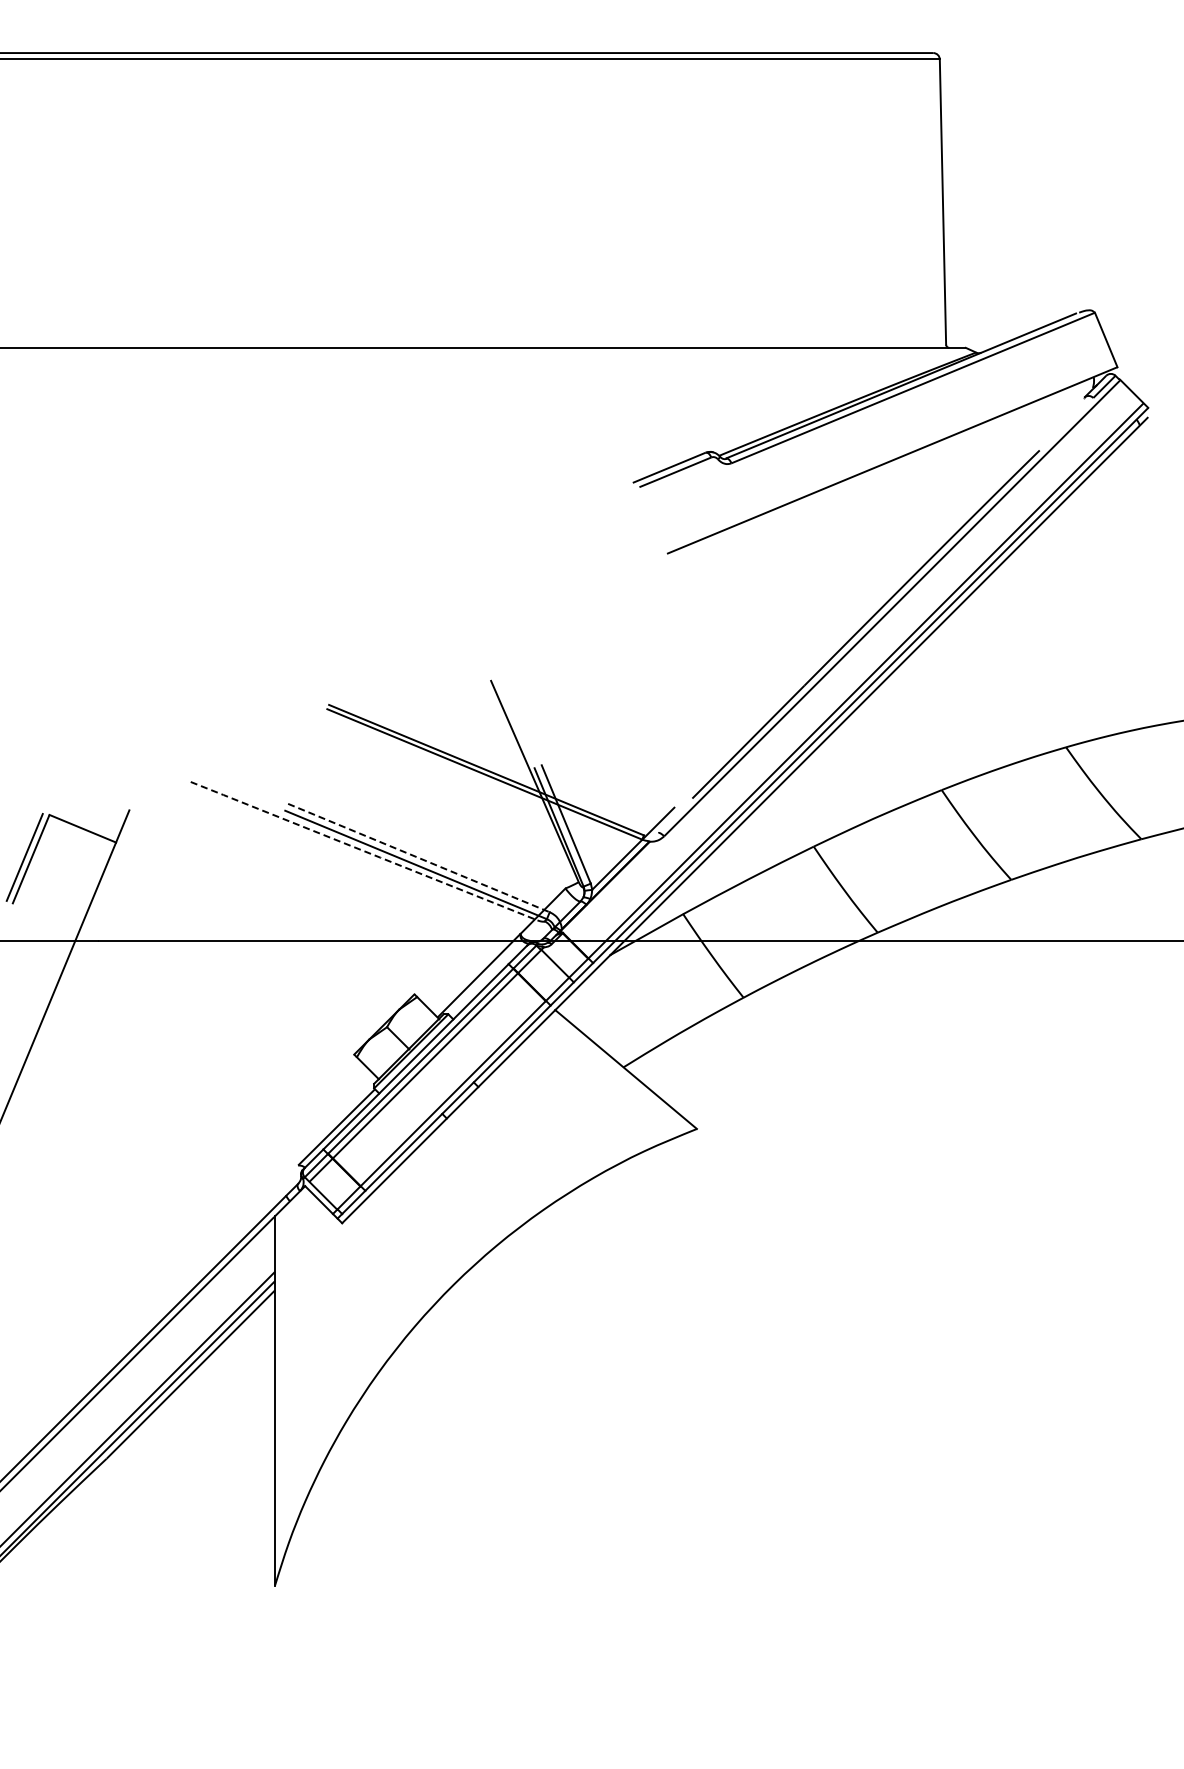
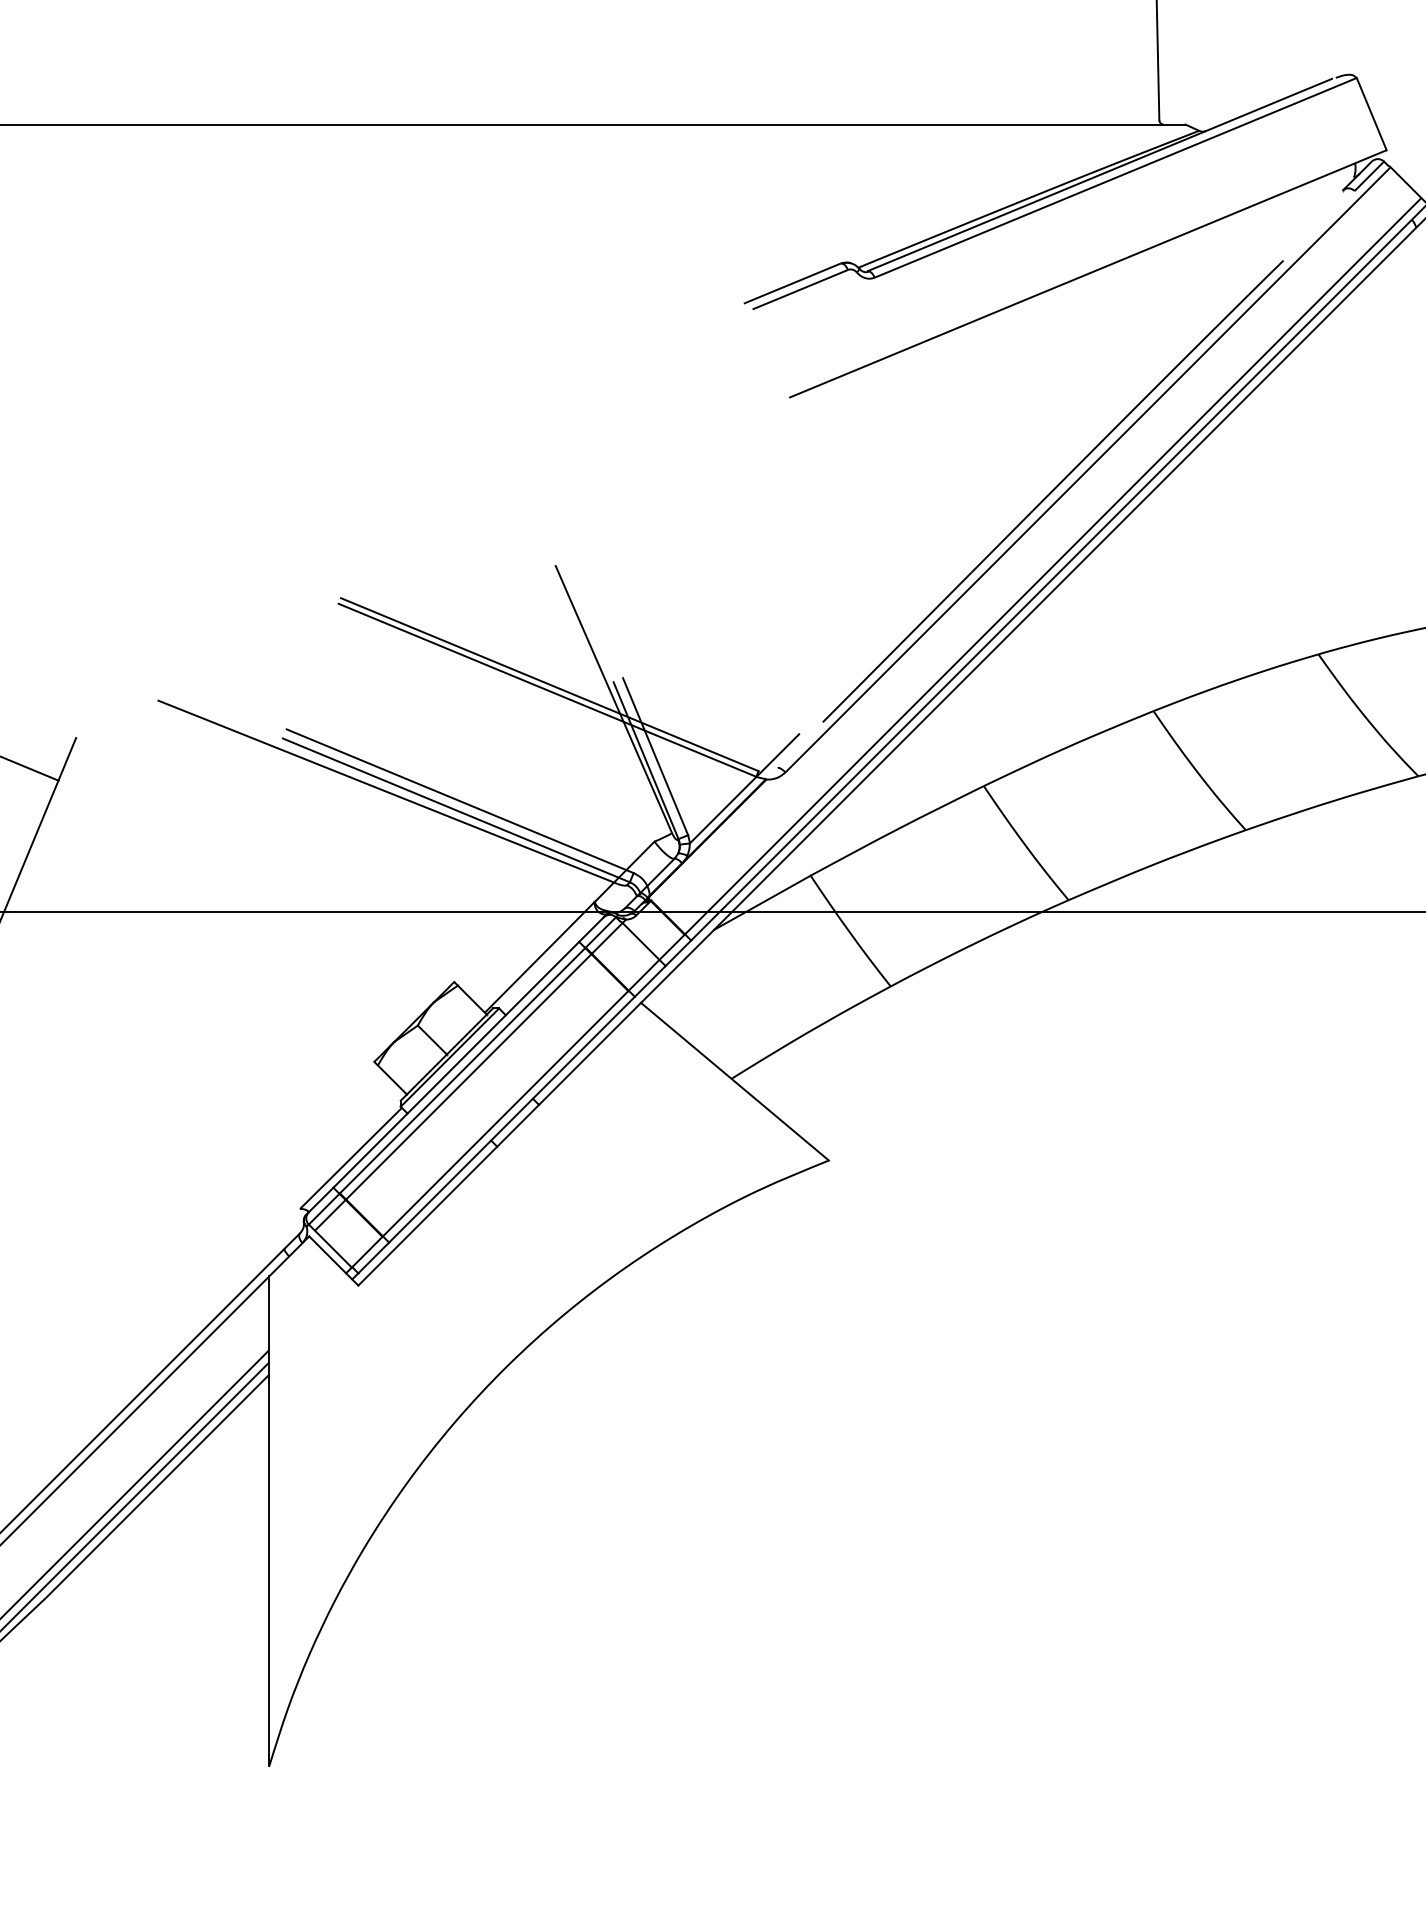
line: (363, 851) -> (386, 792), dashed -> solid
line: (418, 858) -> (459, 801), dashed -> solid

